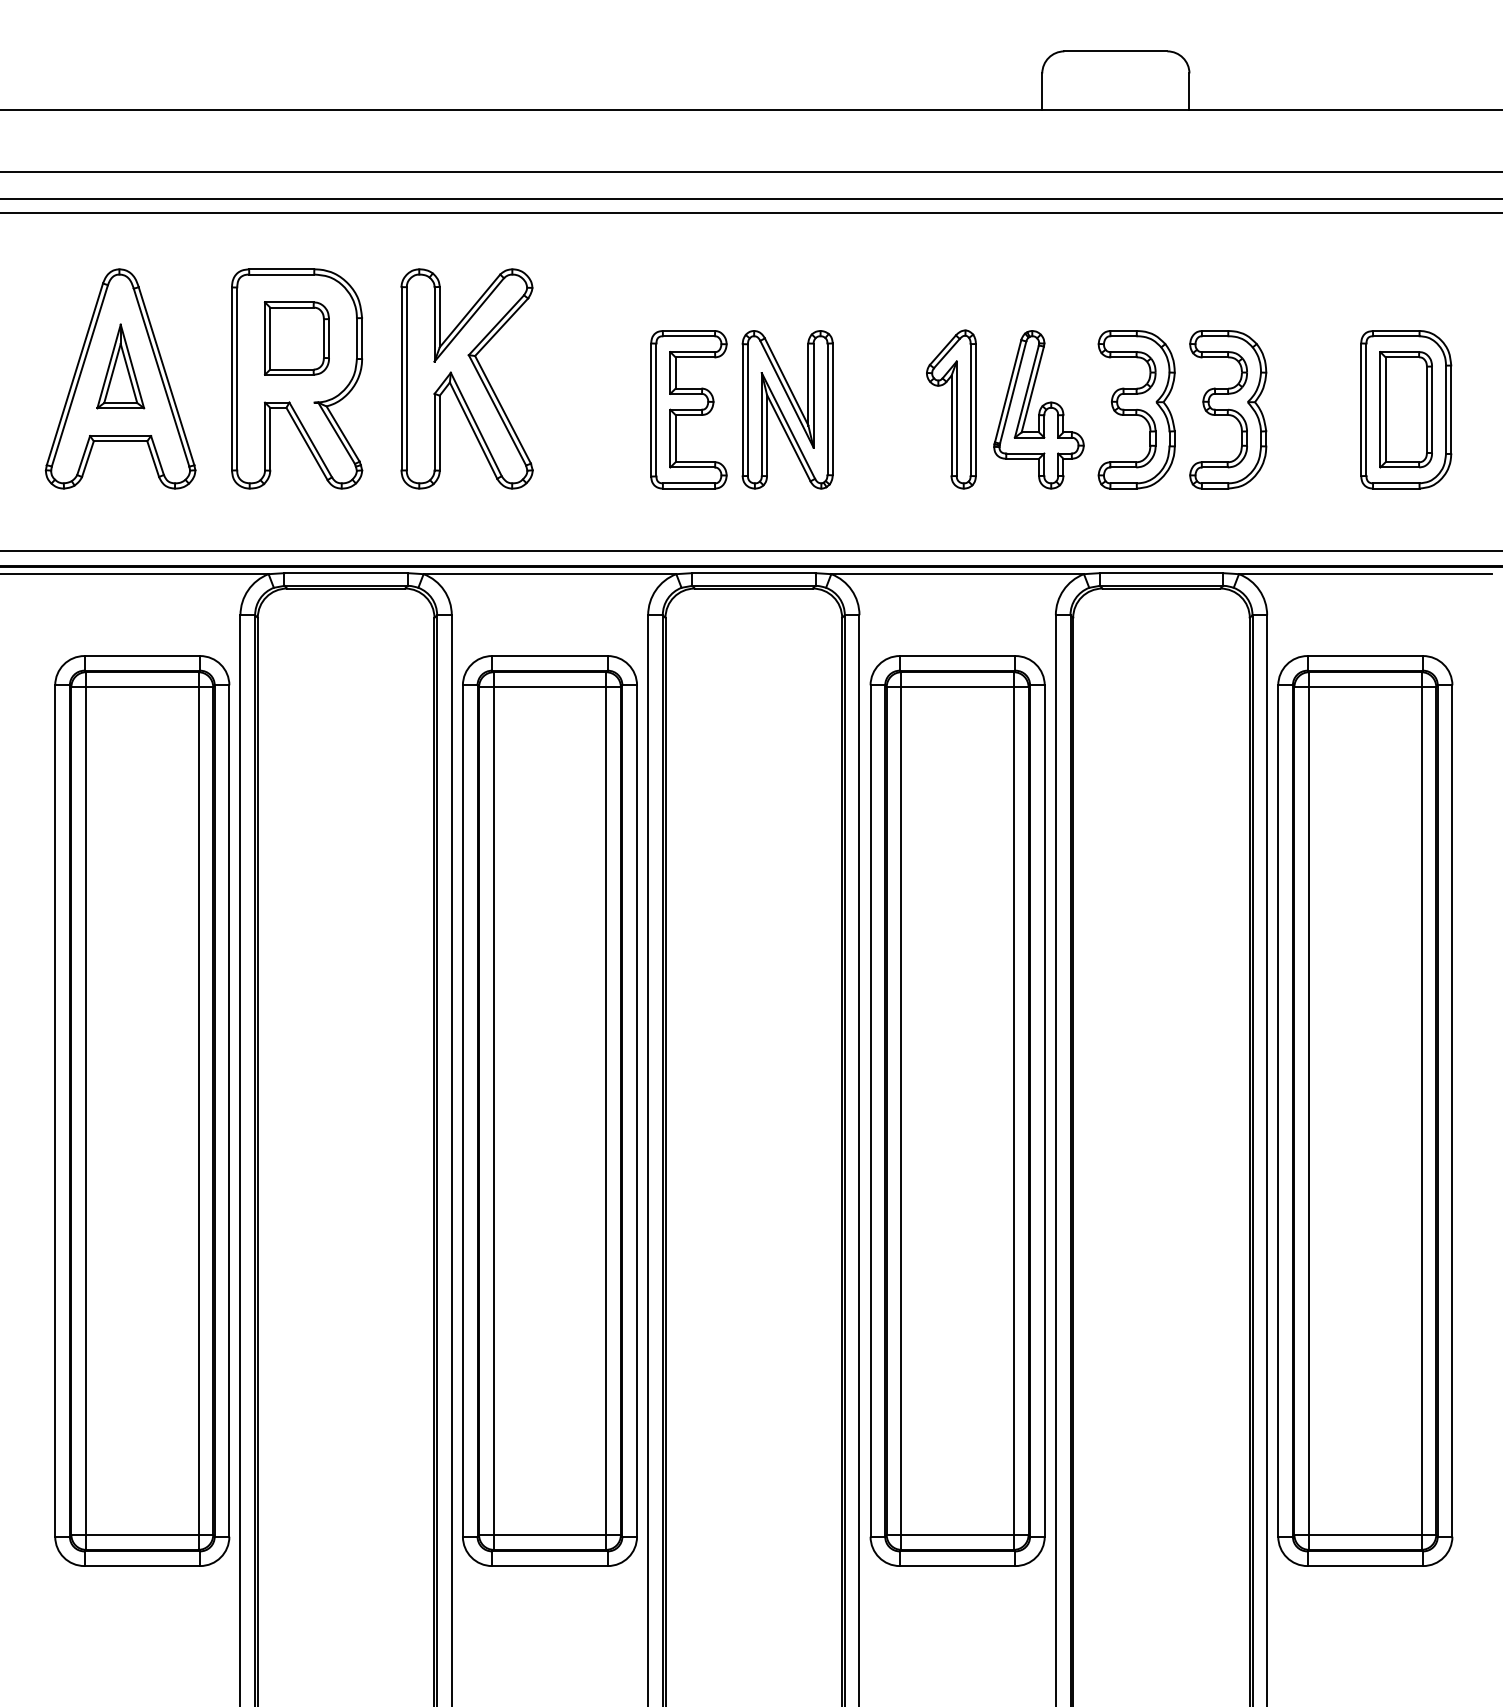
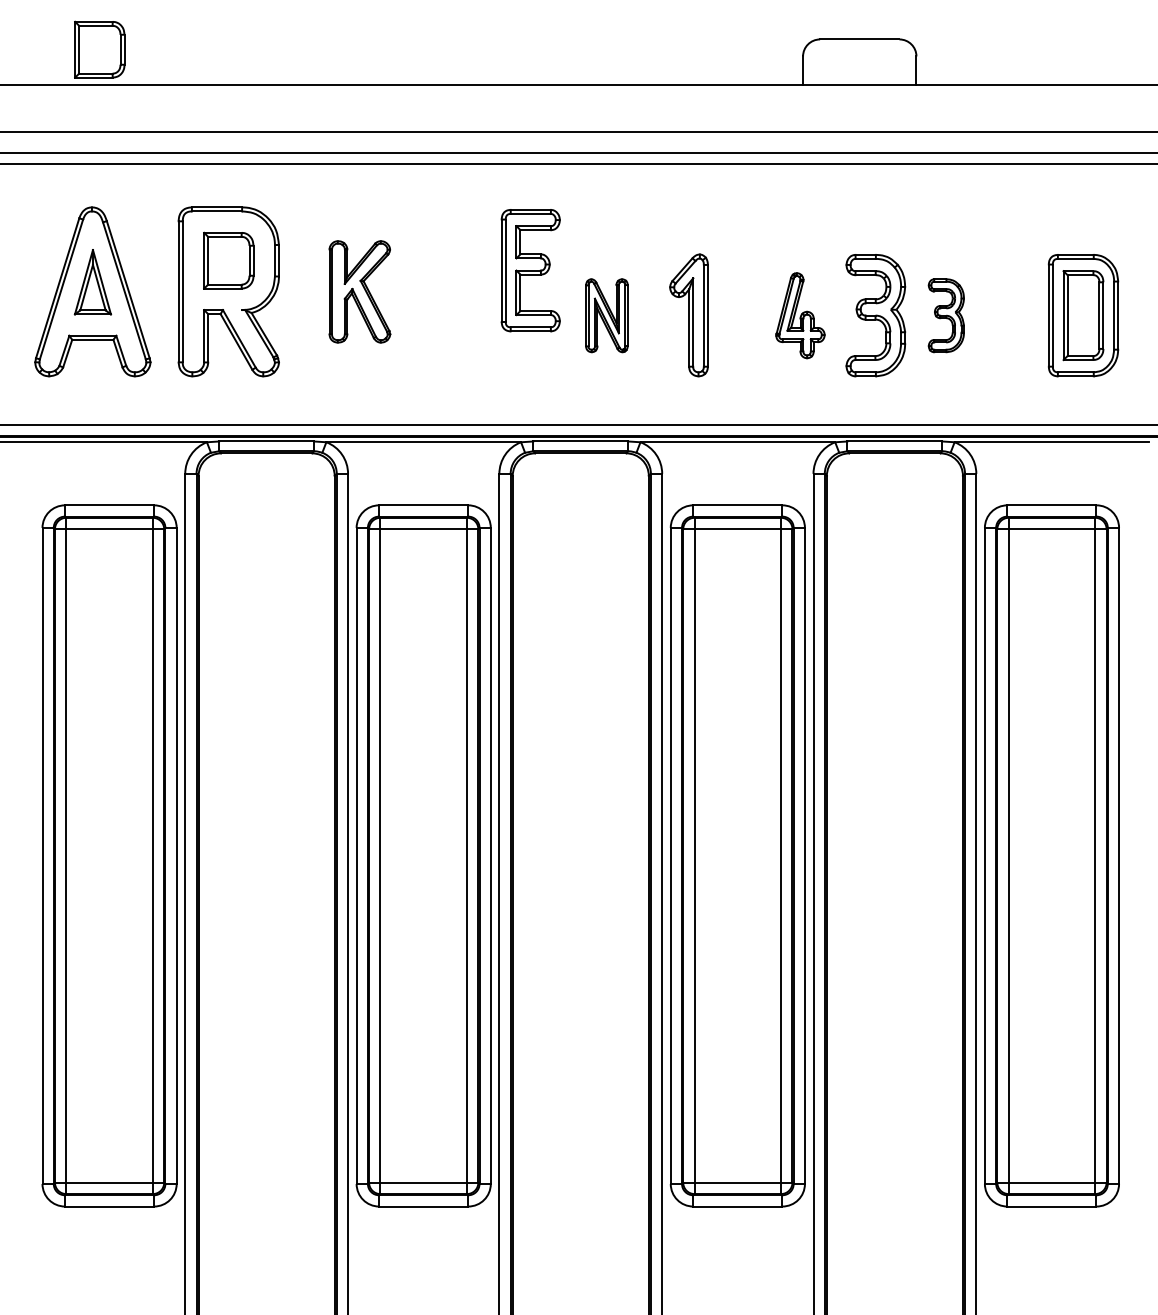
part: (129, 64) -> (99, 49), added
part: (466, 378) -> (359, 291), size x0.6
part: (688, 409) -> (530, 270), moved
part: (787, 409) -> (606, 315), size x0.6
part: (950, 409) -> (688, 315), moved
part: (1038, 409) -> (800, 315), size x0.7
part: (1228, 409) -> (946, 315), size x0.6

